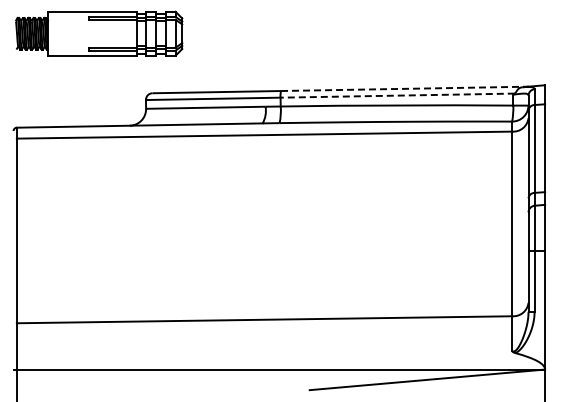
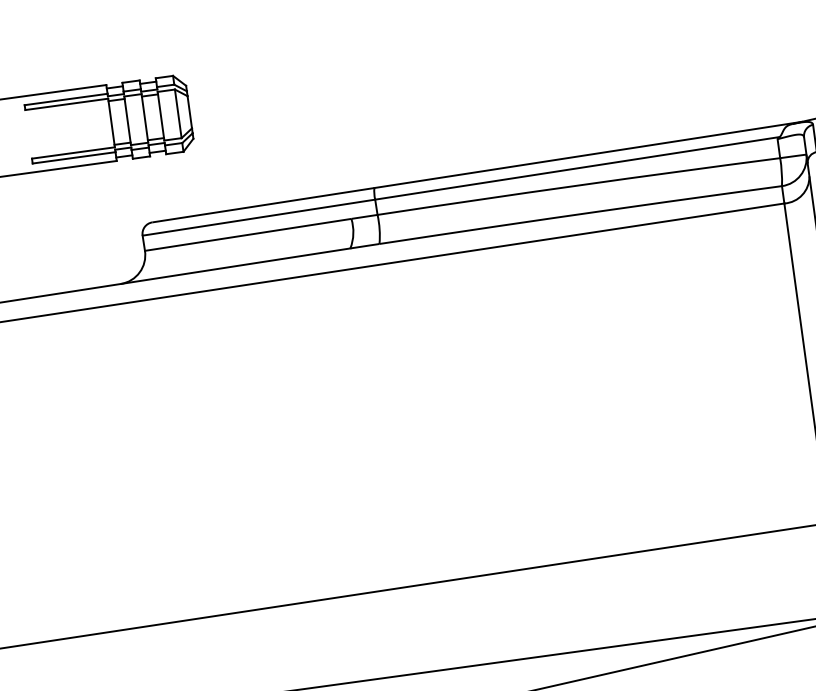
line: (404, 88) -> (587, 154), dashed -> solid
line: (397, 95) -> (577, 168), dashed -> solid

